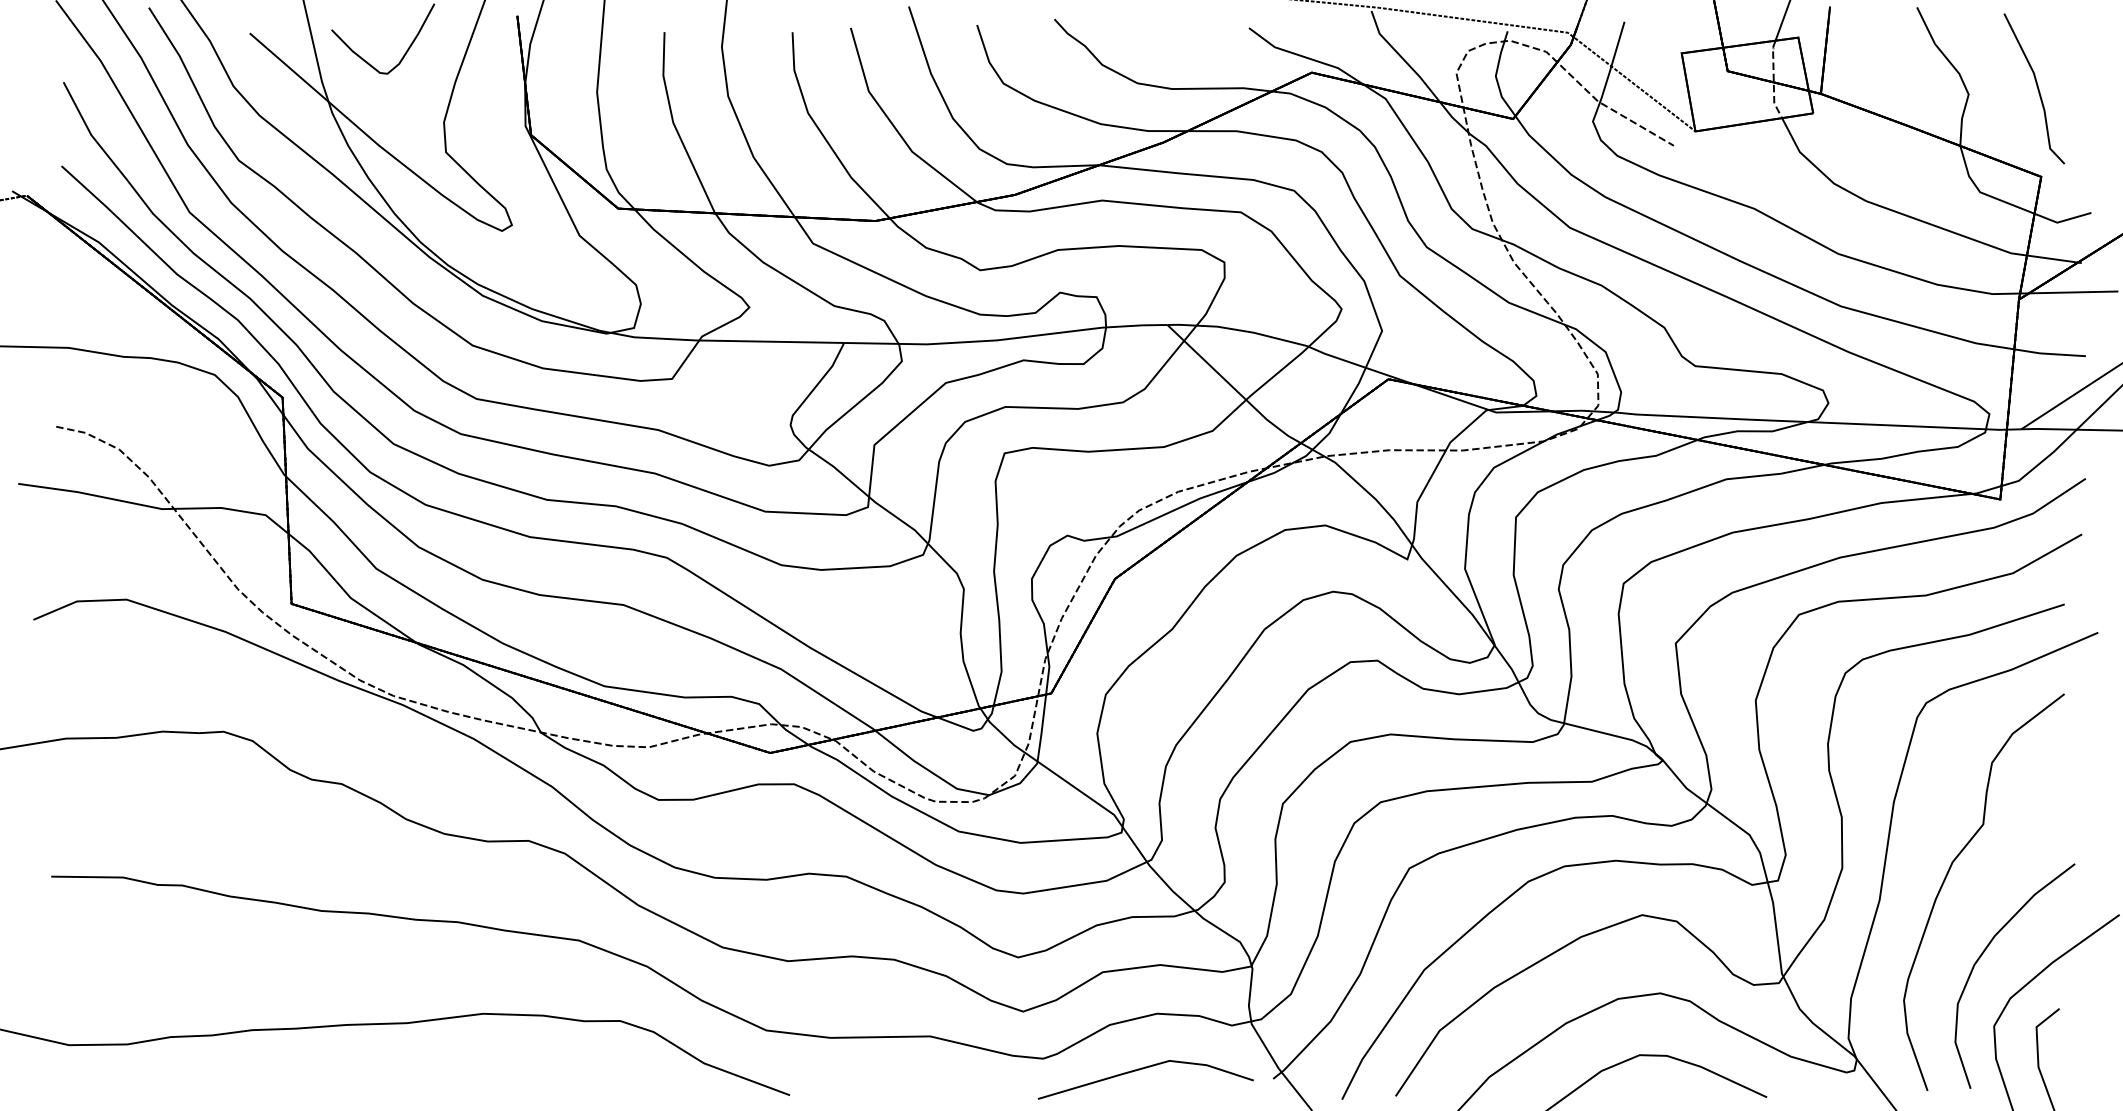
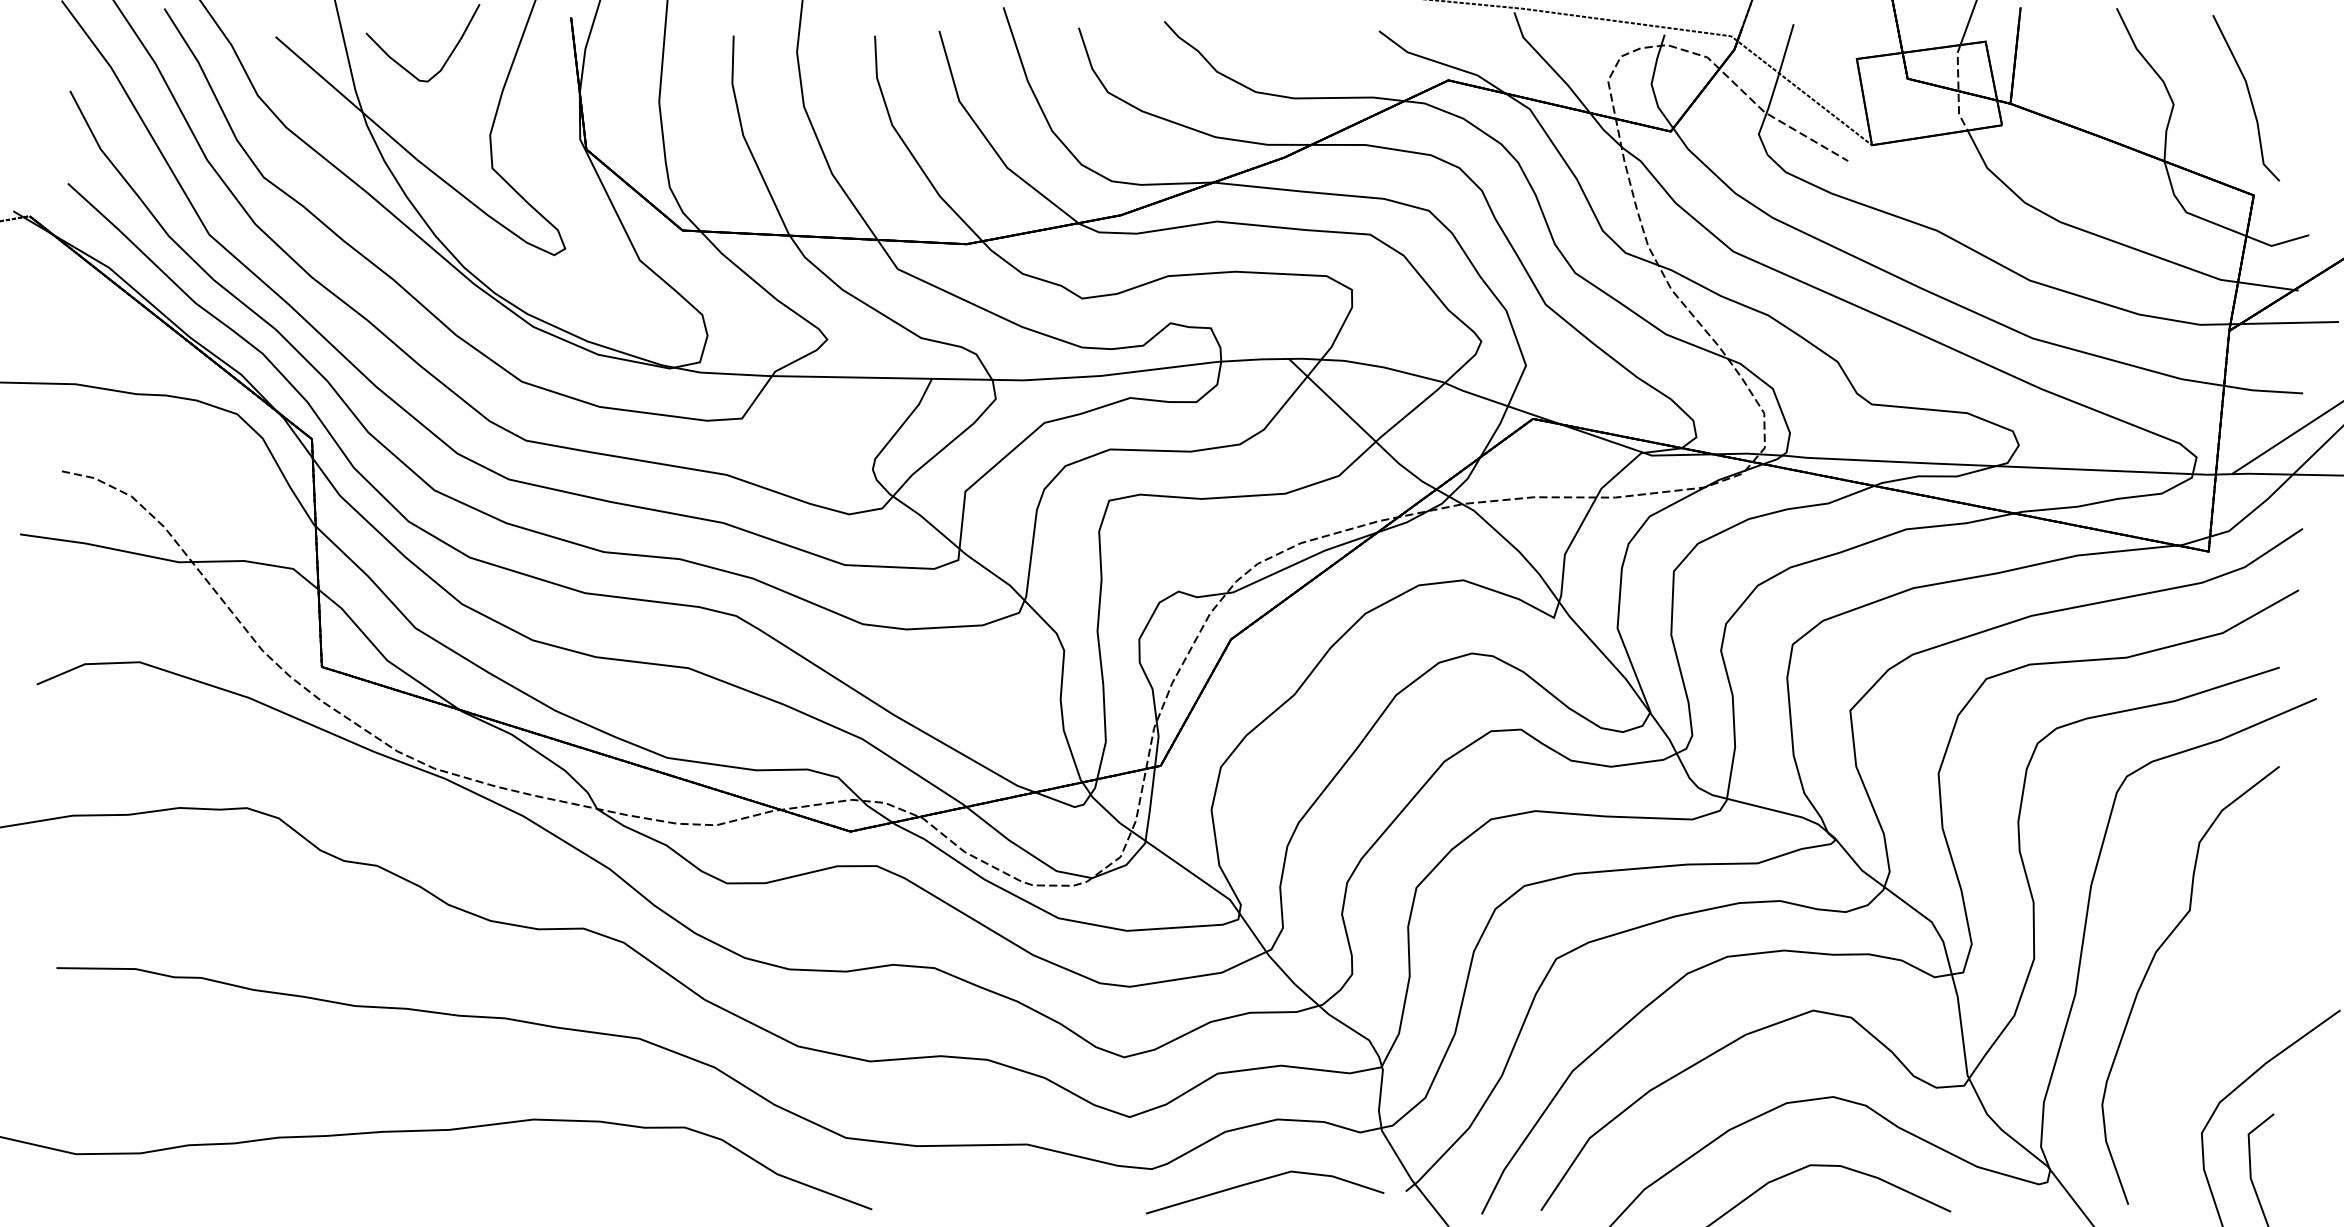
part: (1982, 955) -> (2188, 1055), removed

